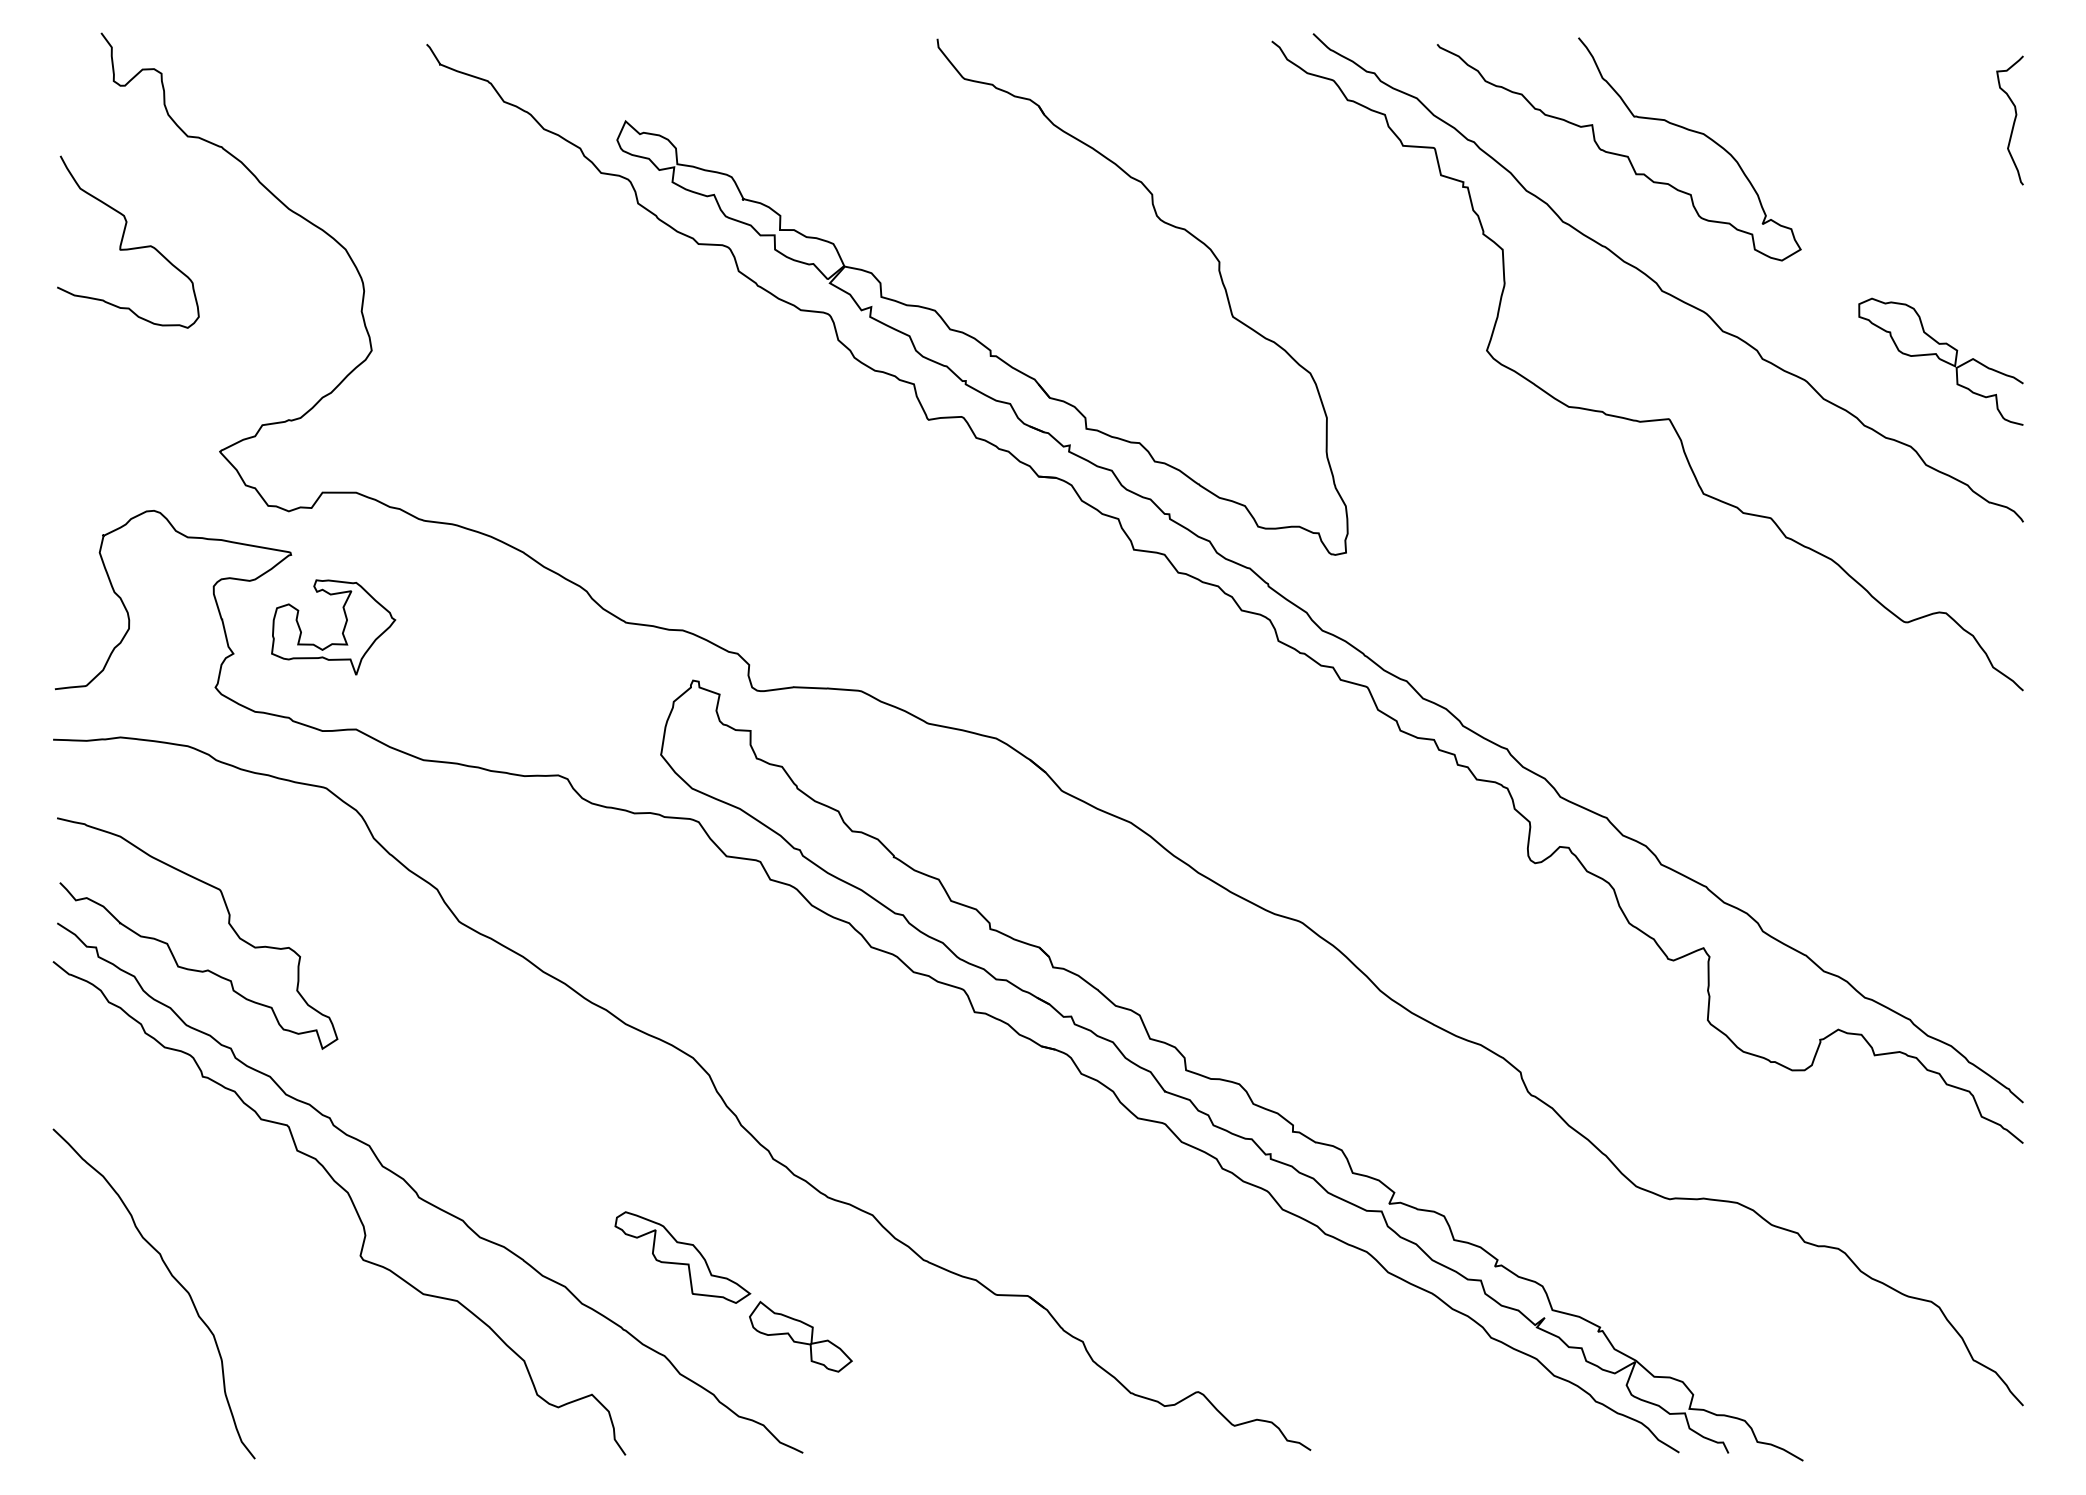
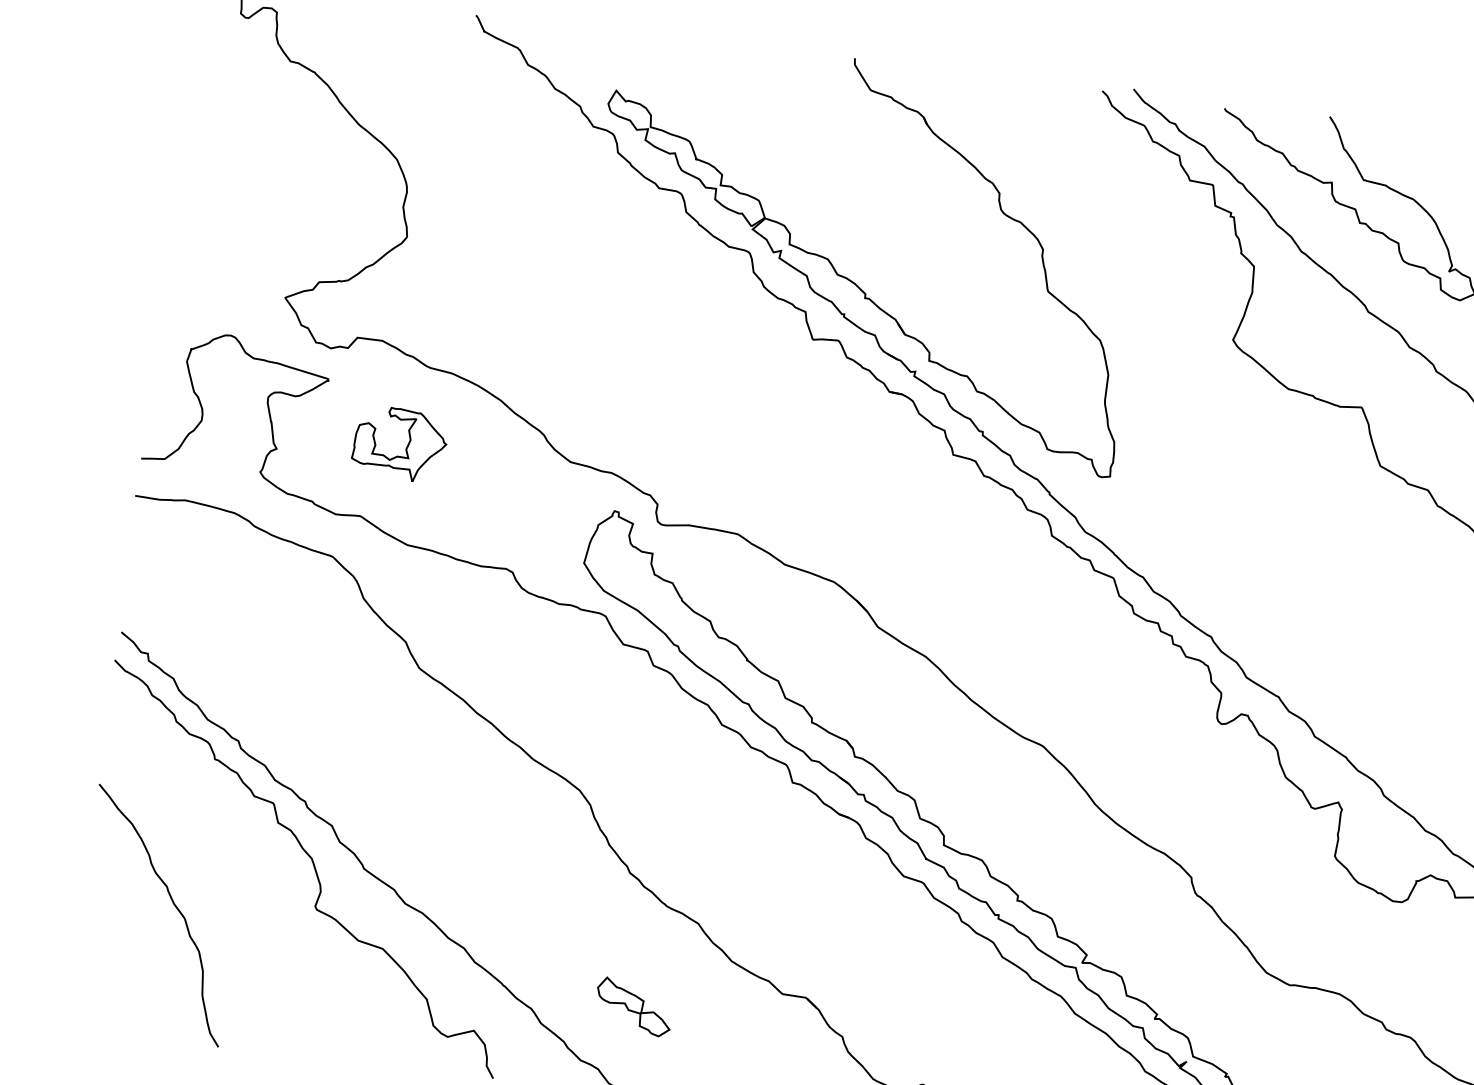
curve: (123, 239) -> (233, 131), removed
part: (342, 630) -> (406, 447), moved
curve: (170, 947) -> (202, 660), removed
part: (682, 1257) -> (553, 937), removed

